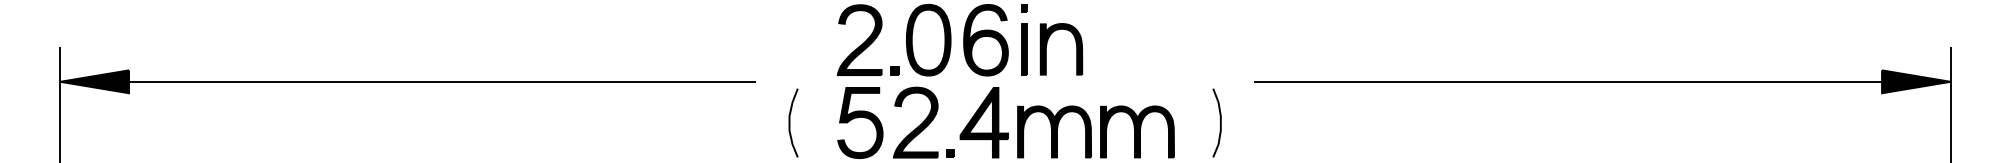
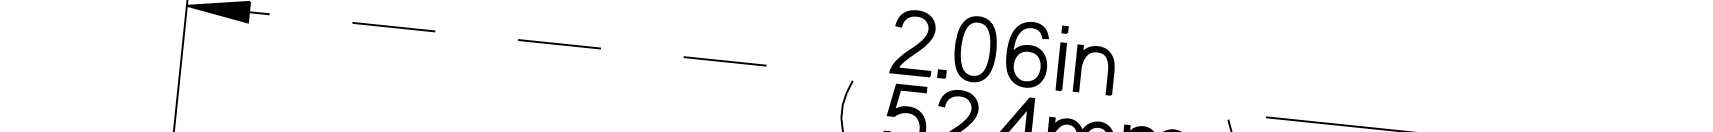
line: (408, 81) -> (501, 38), solid -> dashed

